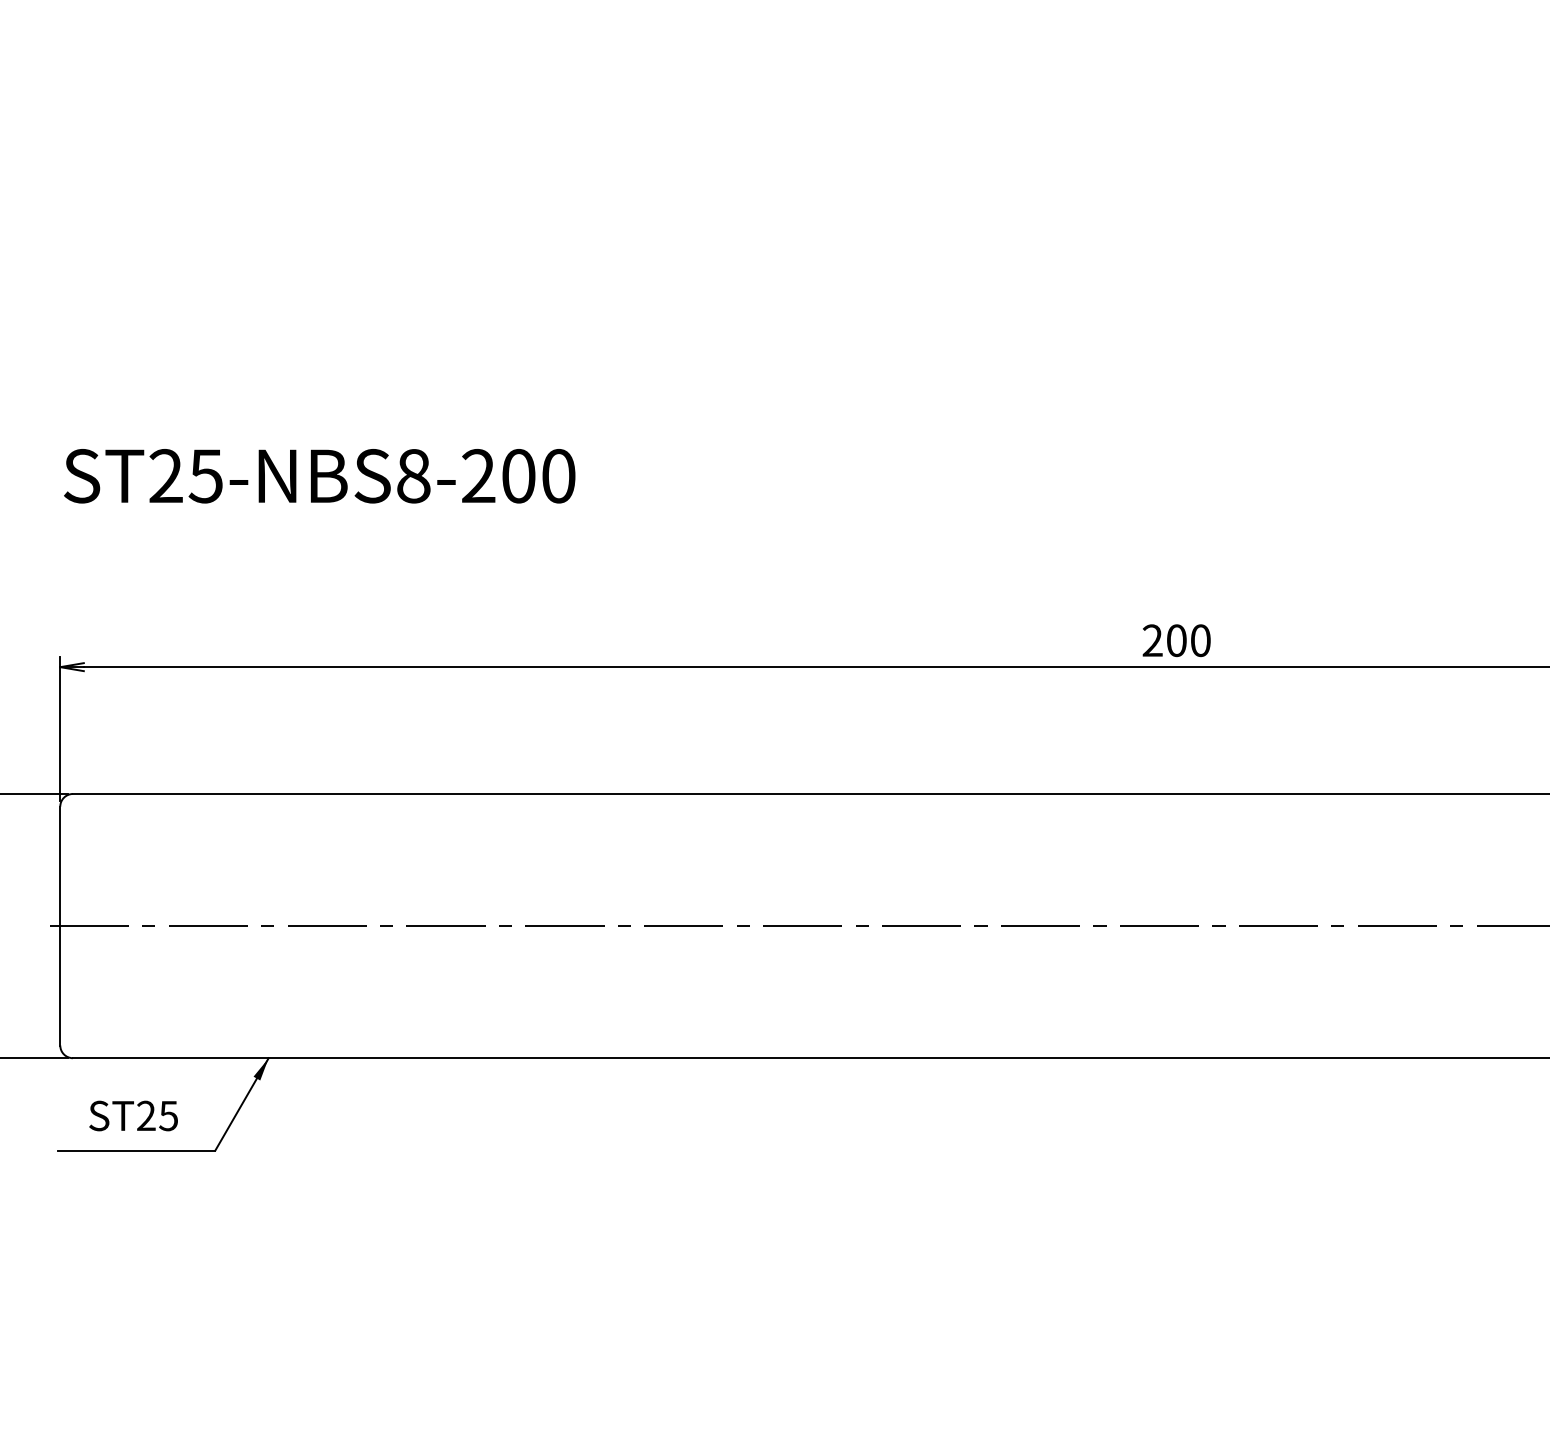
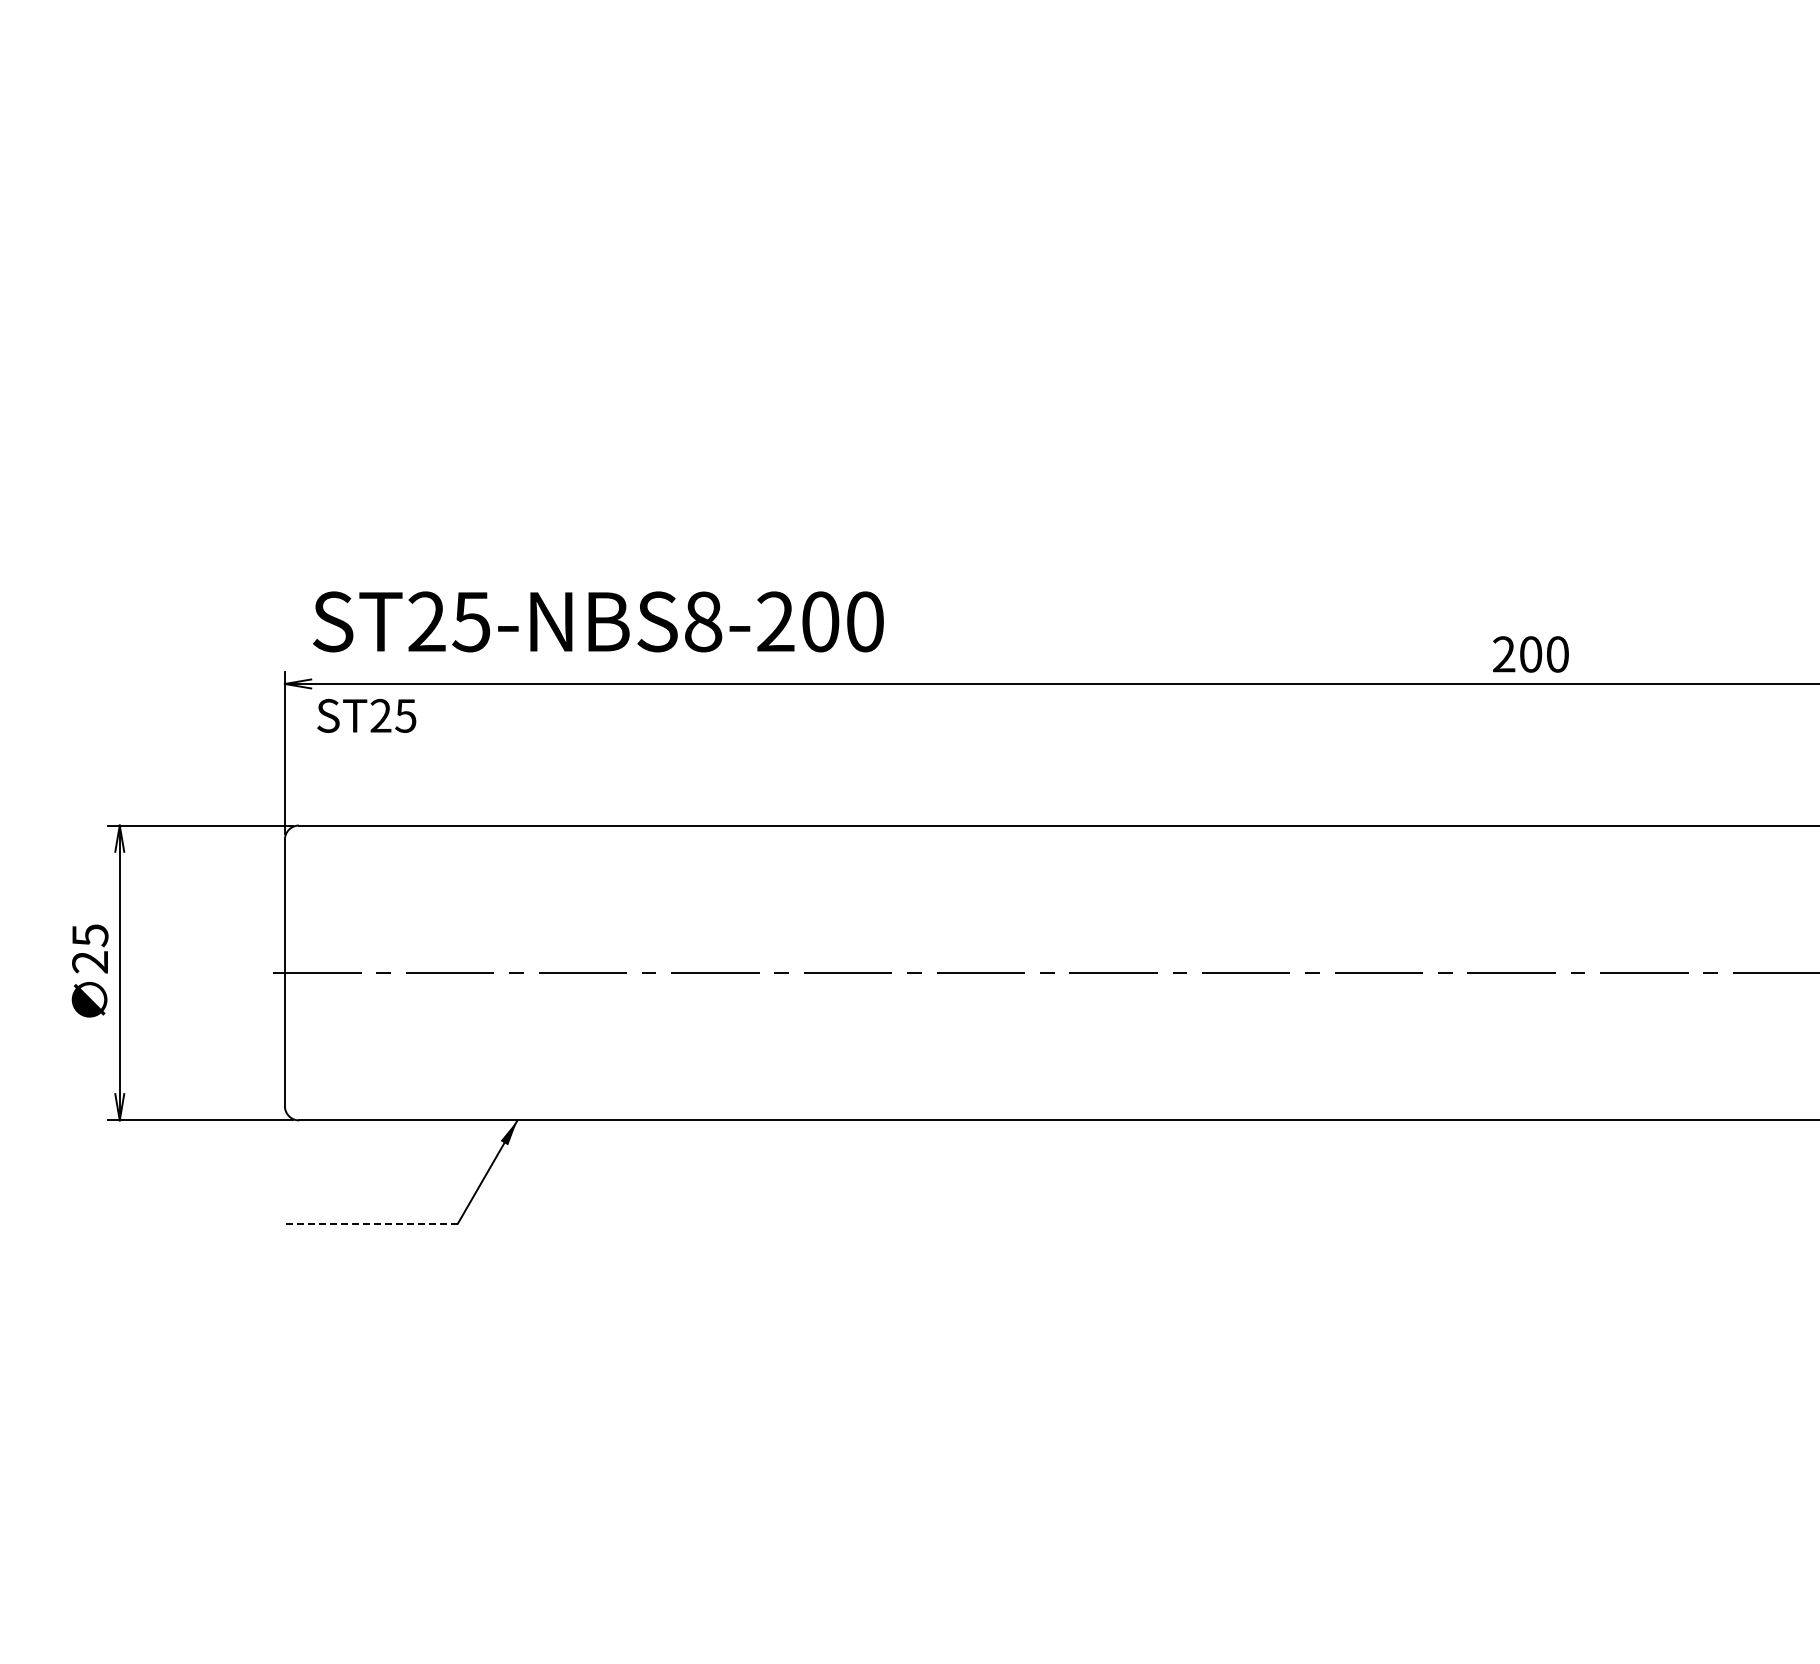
text: (319, 475) -> (598, 621), moved
text: (133, 1115) -> (366, 715), moved
line: (136, 1150) -> (369, 1223), solid -> dashed

